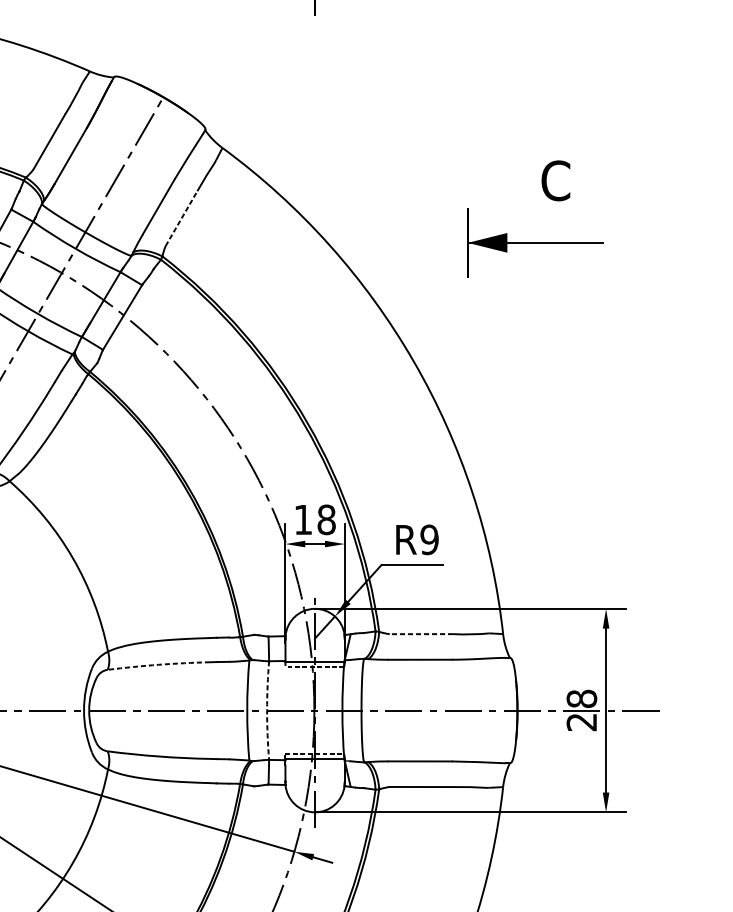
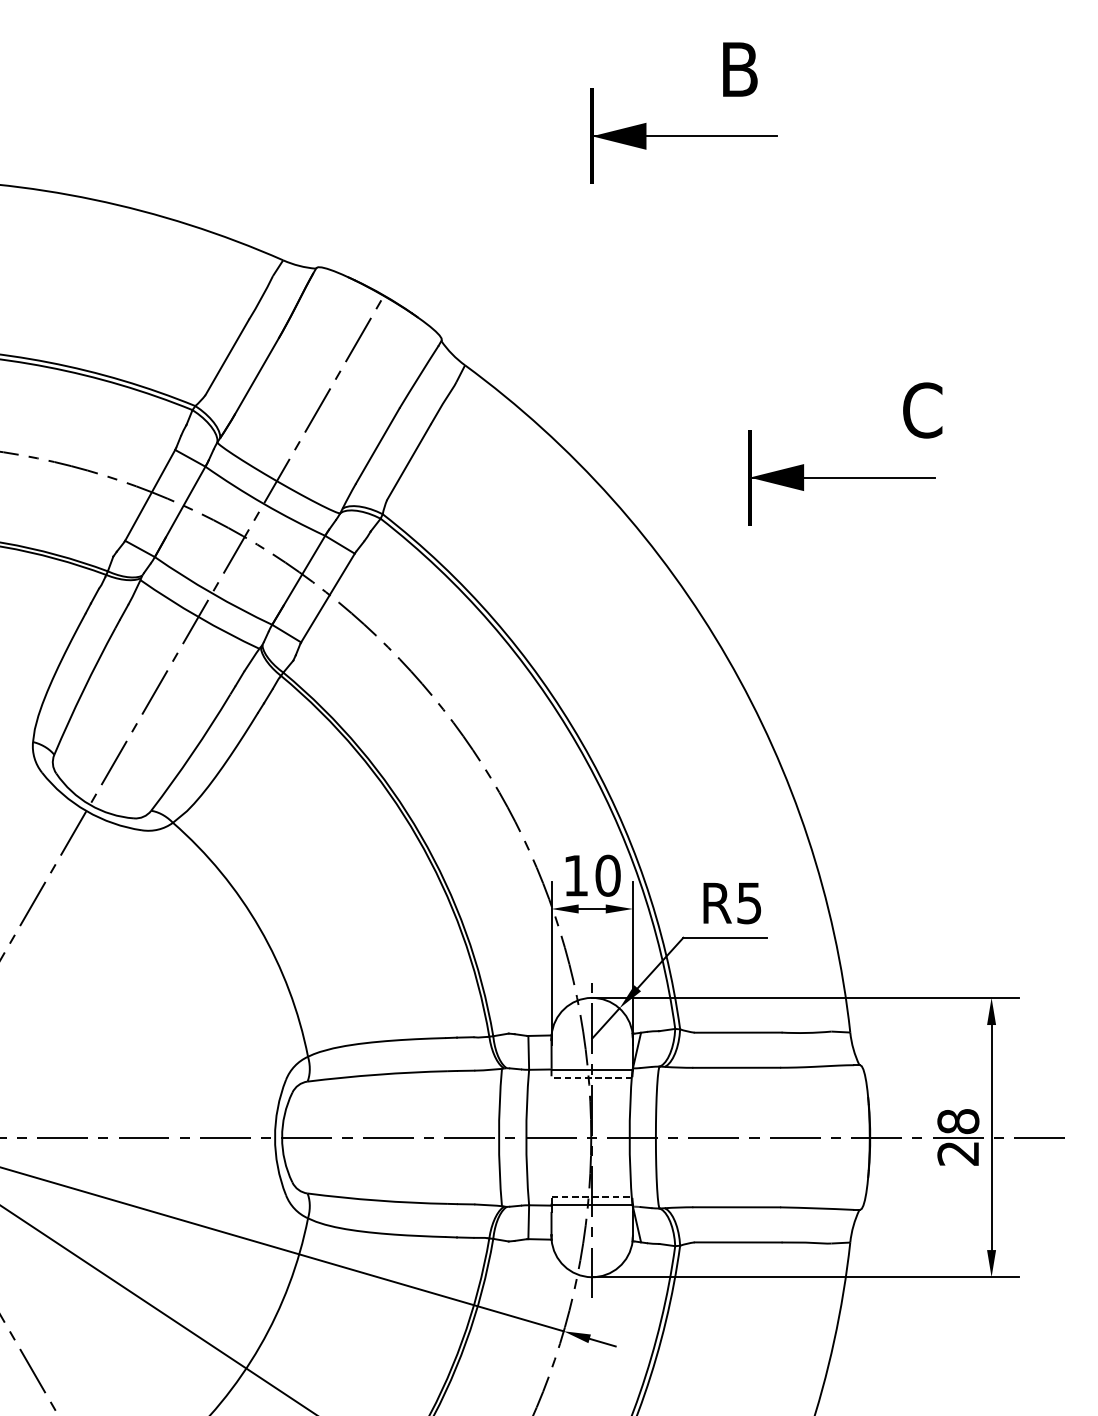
line: (181, 218) -> (409, 461), dashed -> solid
part: (534, 242) -> (841, 477), moved
text: (326, 519) -> (607, 875), 18 -> 10
text: (428, 540) -> (748, 903), R9 -> R5
line: (420, 634) -> (737, 1032), dashed -> solid
arc: (158, 664) -> (377, 1074), dashed -> solid
arc: (267, 710) -> (526, 1137), dashed -> solid

